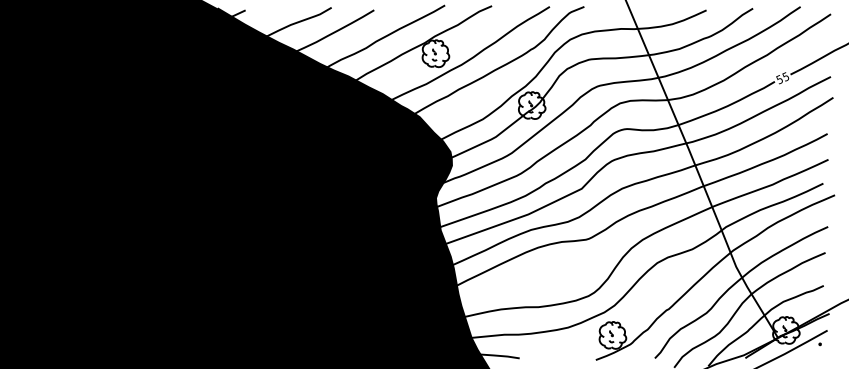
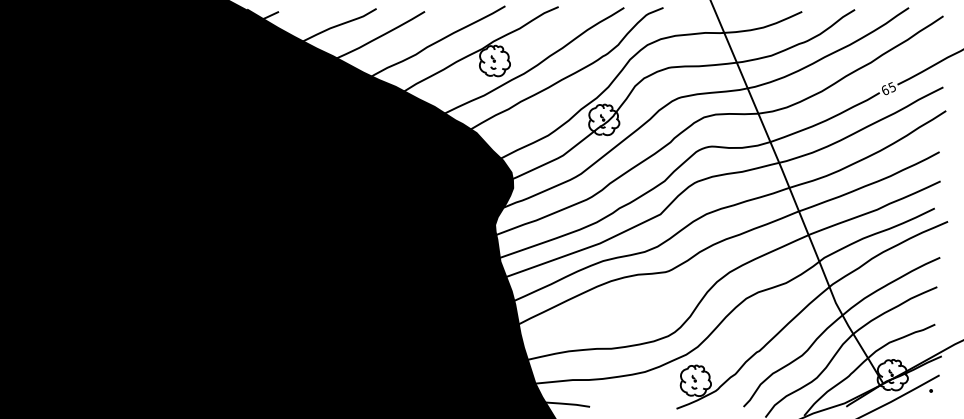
text: (779, 79) -> (885, 90), 55 -> 65

